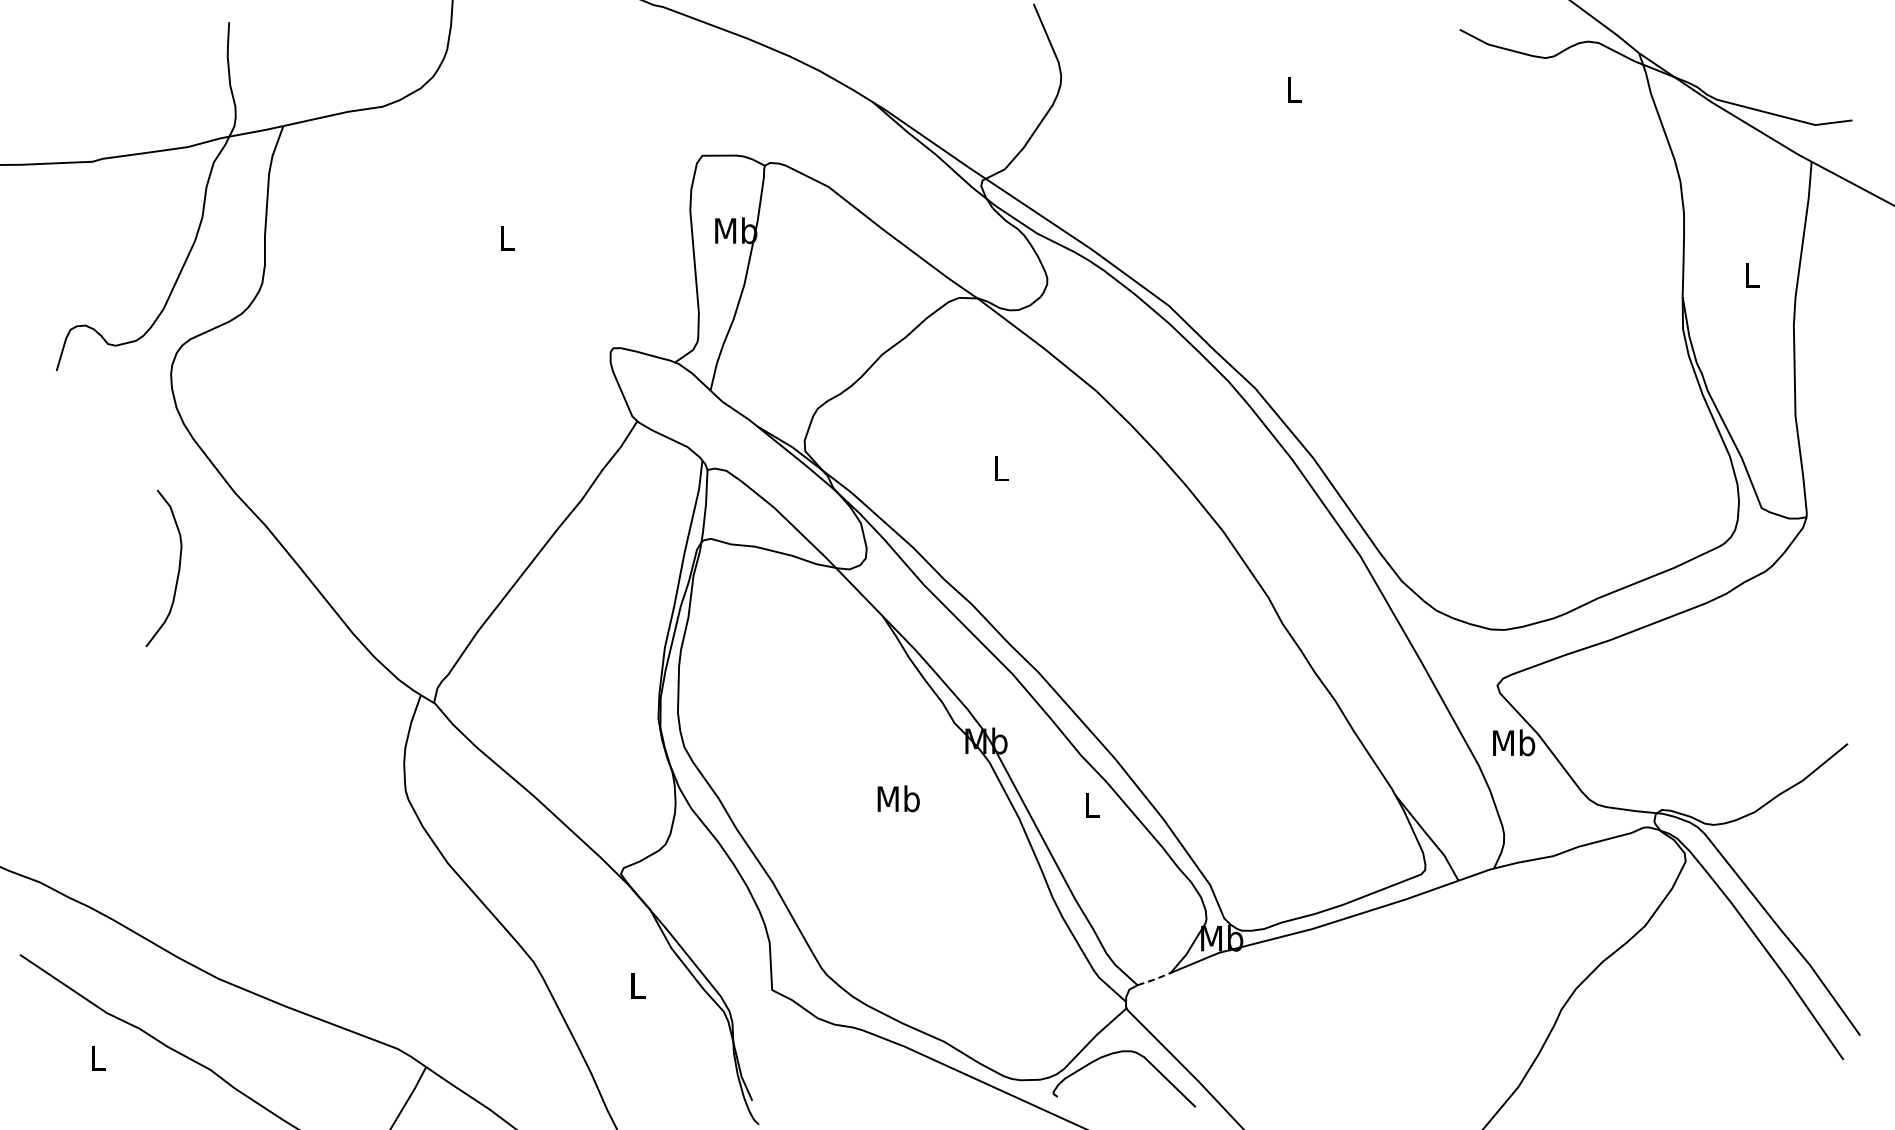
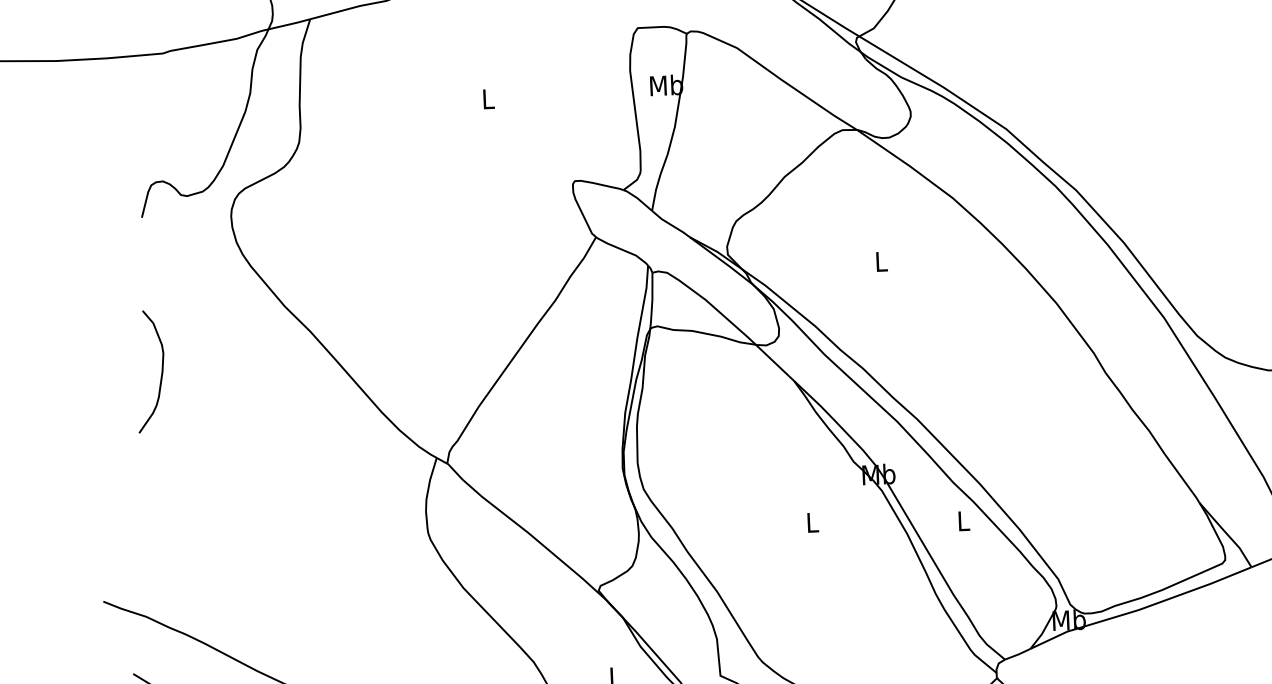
curve: (177, 573) -> (161, 375), moved
text: (898, 798) -> (812, 522), Mb -> L
line: (1154, 979) -> (1018, 654), dashed -> solid

